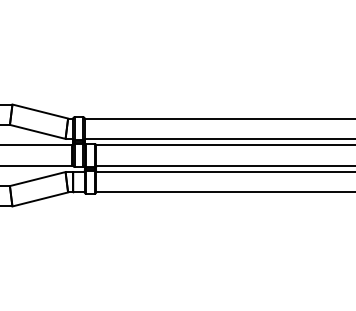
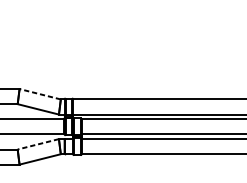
line: (40, 111) -> (40, 94), solid -> dashed
line: (37, 179) -> (38, 144), solid -> dashed

